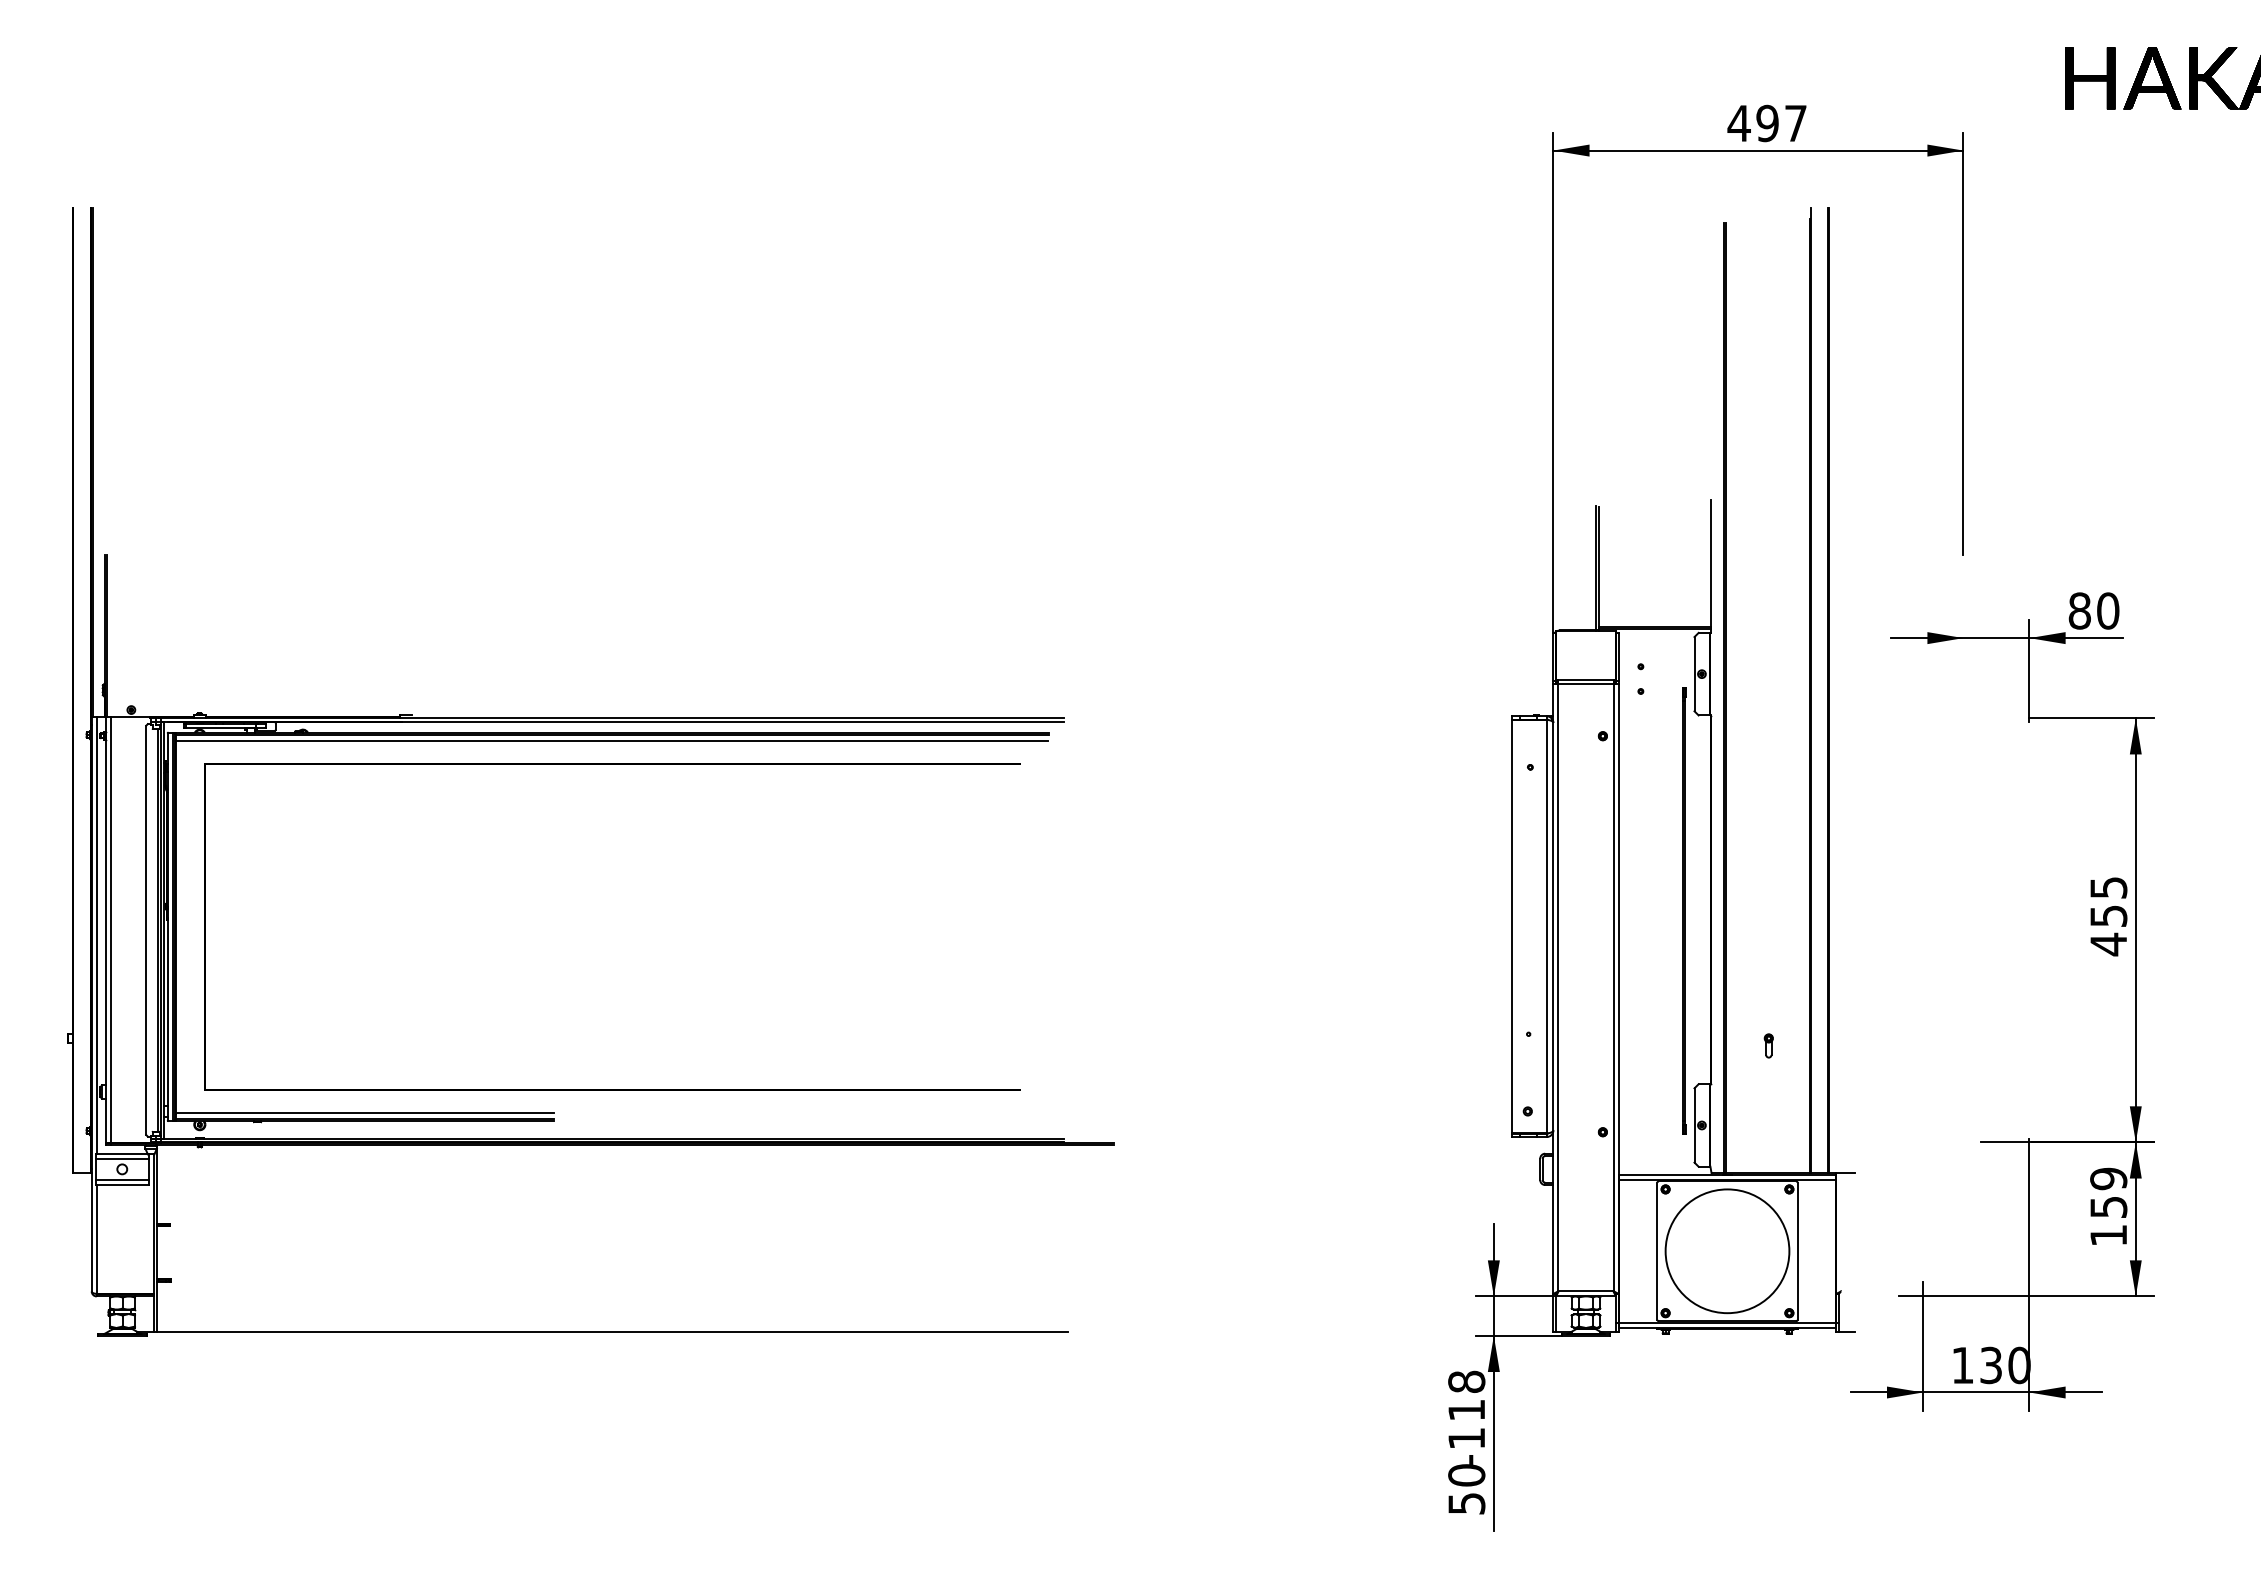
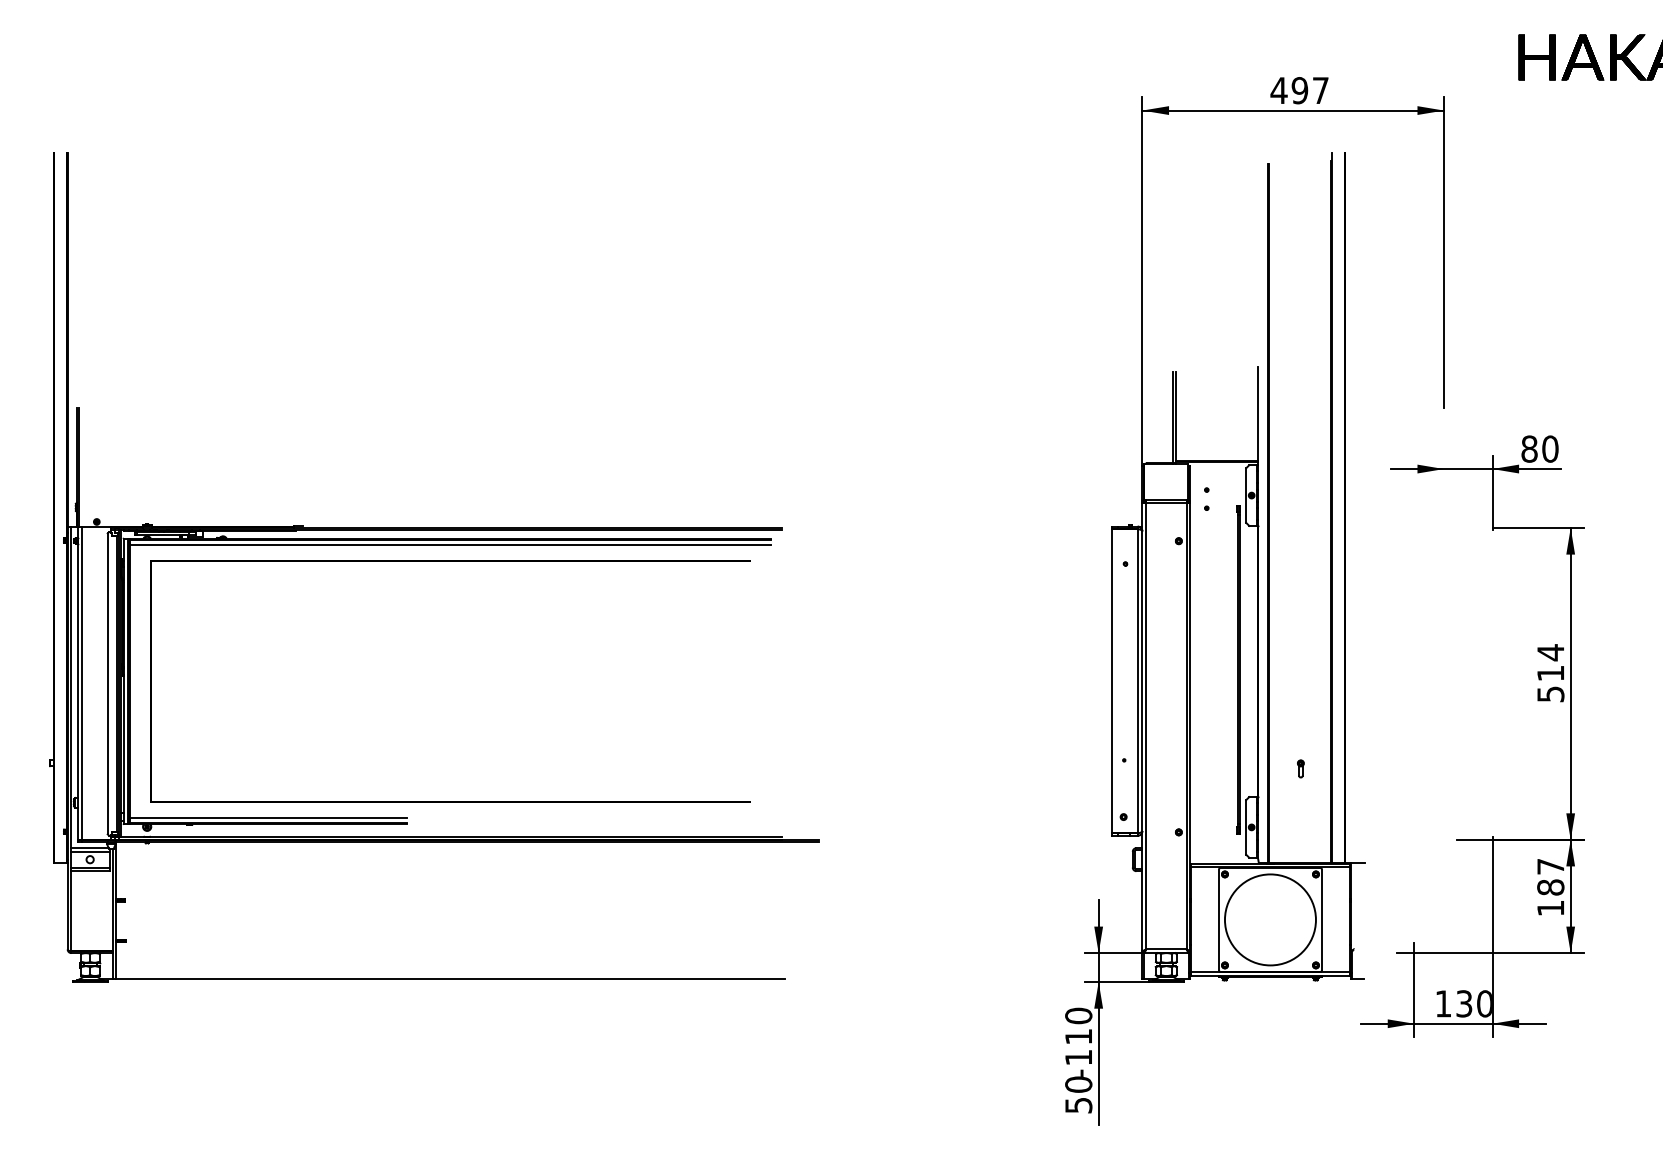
text: (2108, 916) -> (1550, 673), 455 -> 514
text: (2108, 1192) -> (1550, 876), 159 -> 187
text: (1466, 1381) -> (1078, 1015), -118 -> -110

